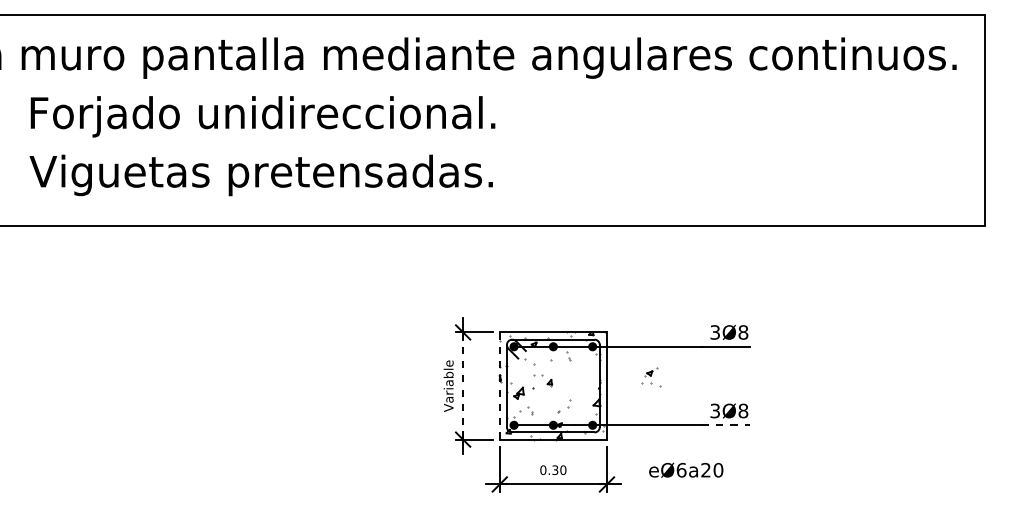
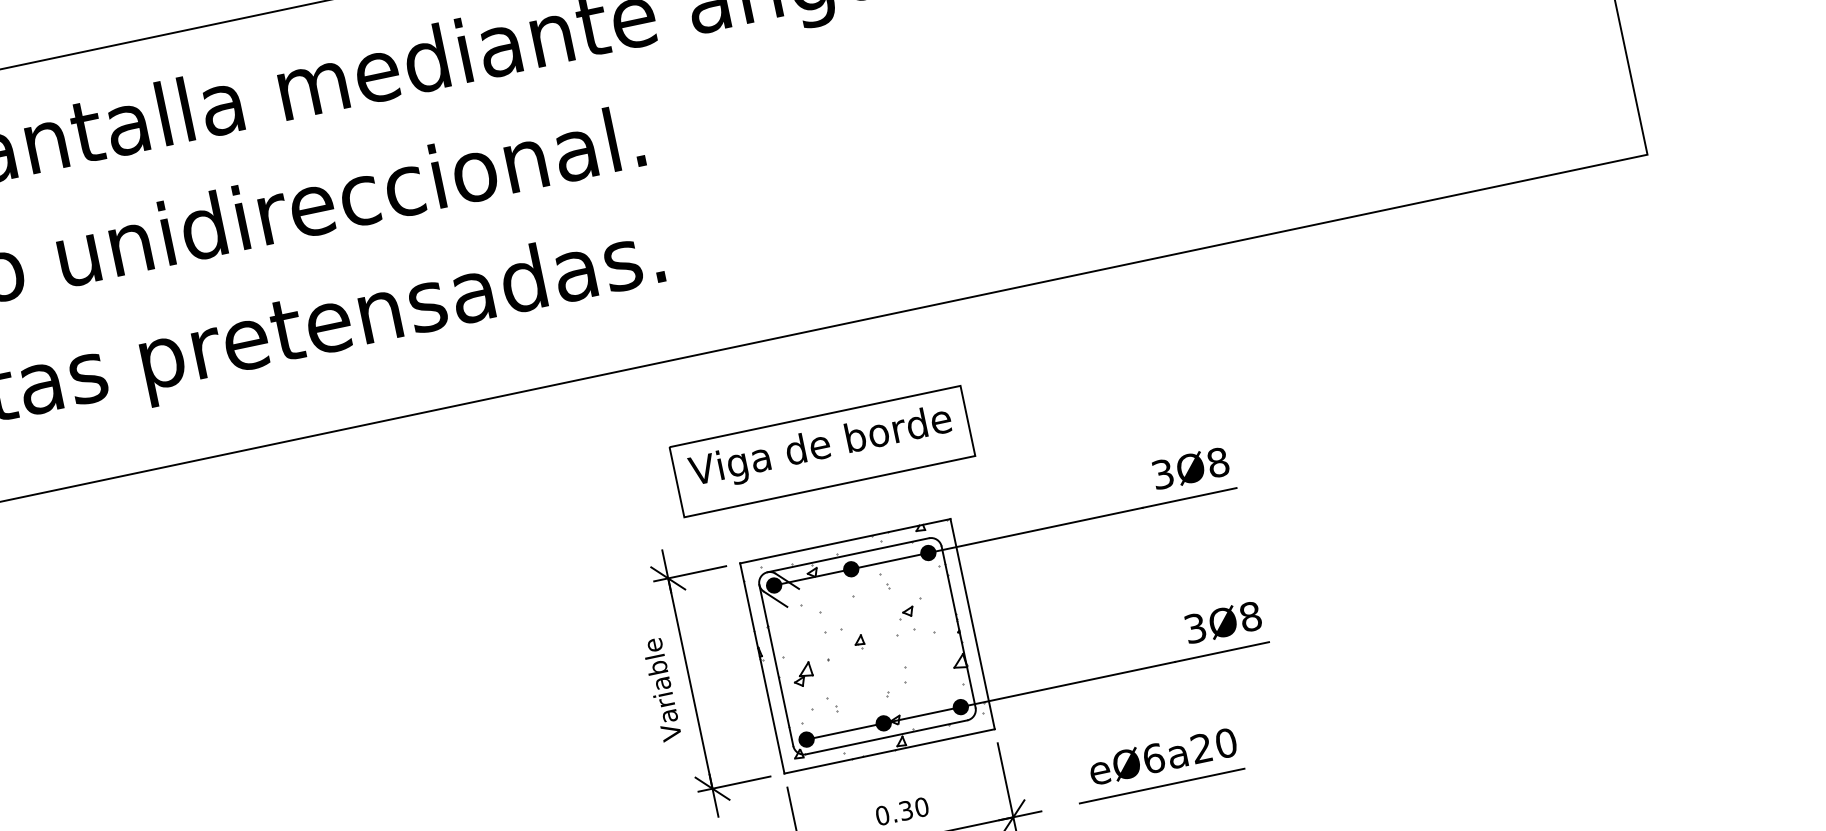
part: (551, 286) -> (822, 451), added
part: (651, 377) -> (913, 619), moved
line: (463, 386) -> (691, 684), dashed -> solid
line: (499, 386) -> (761, 669), dashed -> solid
line: (725, 425) -> (1221, 652), dashed -> solid
line: (682, 484) -> (1161, 786), added

